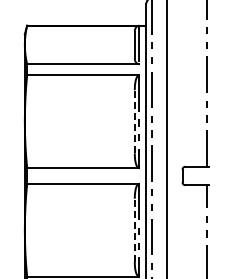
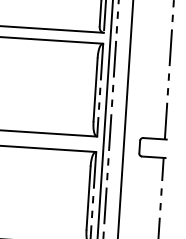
line: (134, 121) -> (95, 89), dashed -> solid
line: (134, 230) -> (88, 198), dashed -> solid

